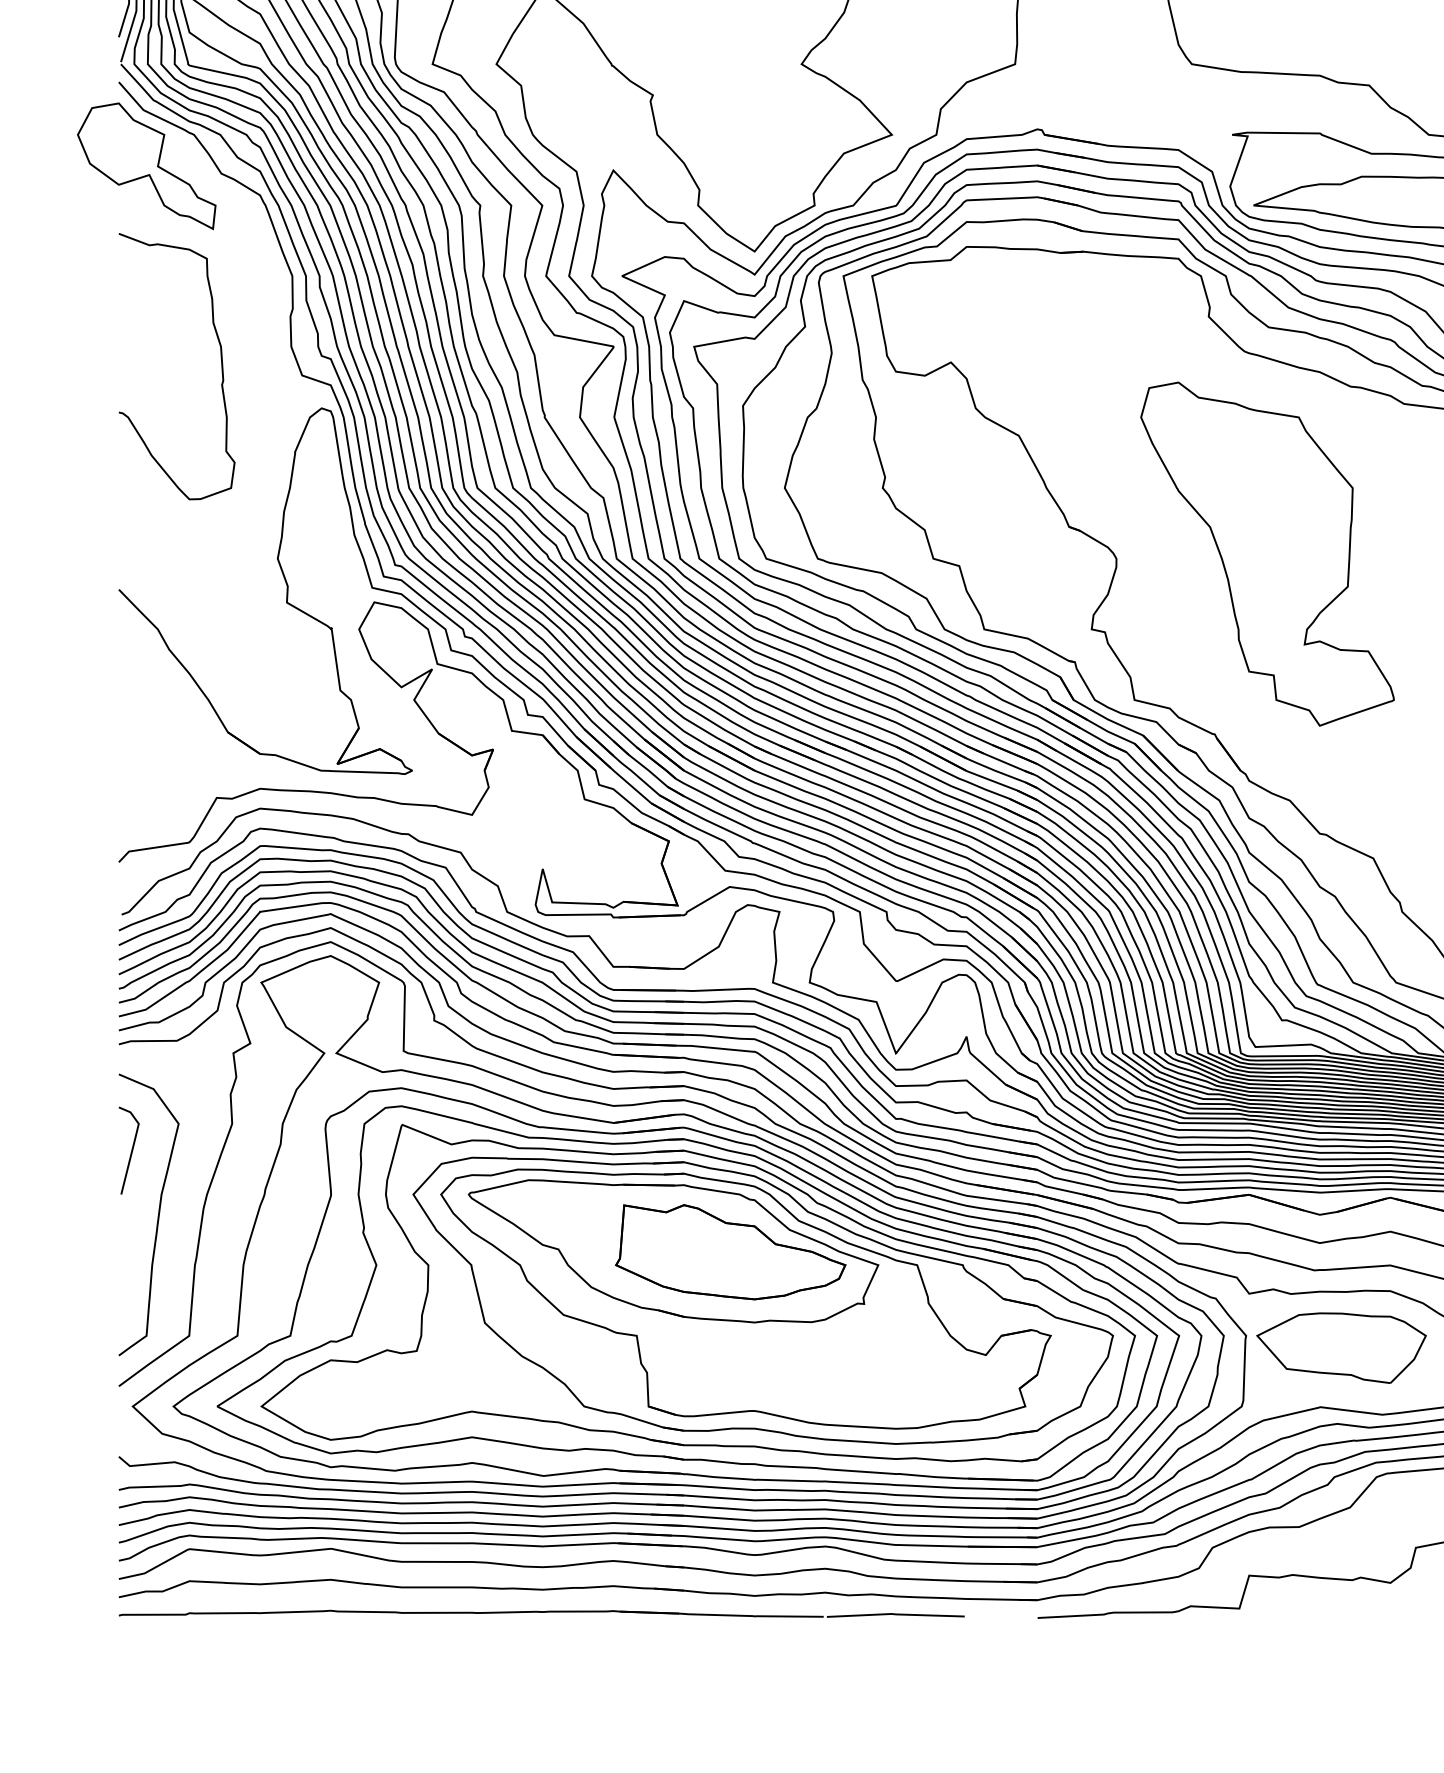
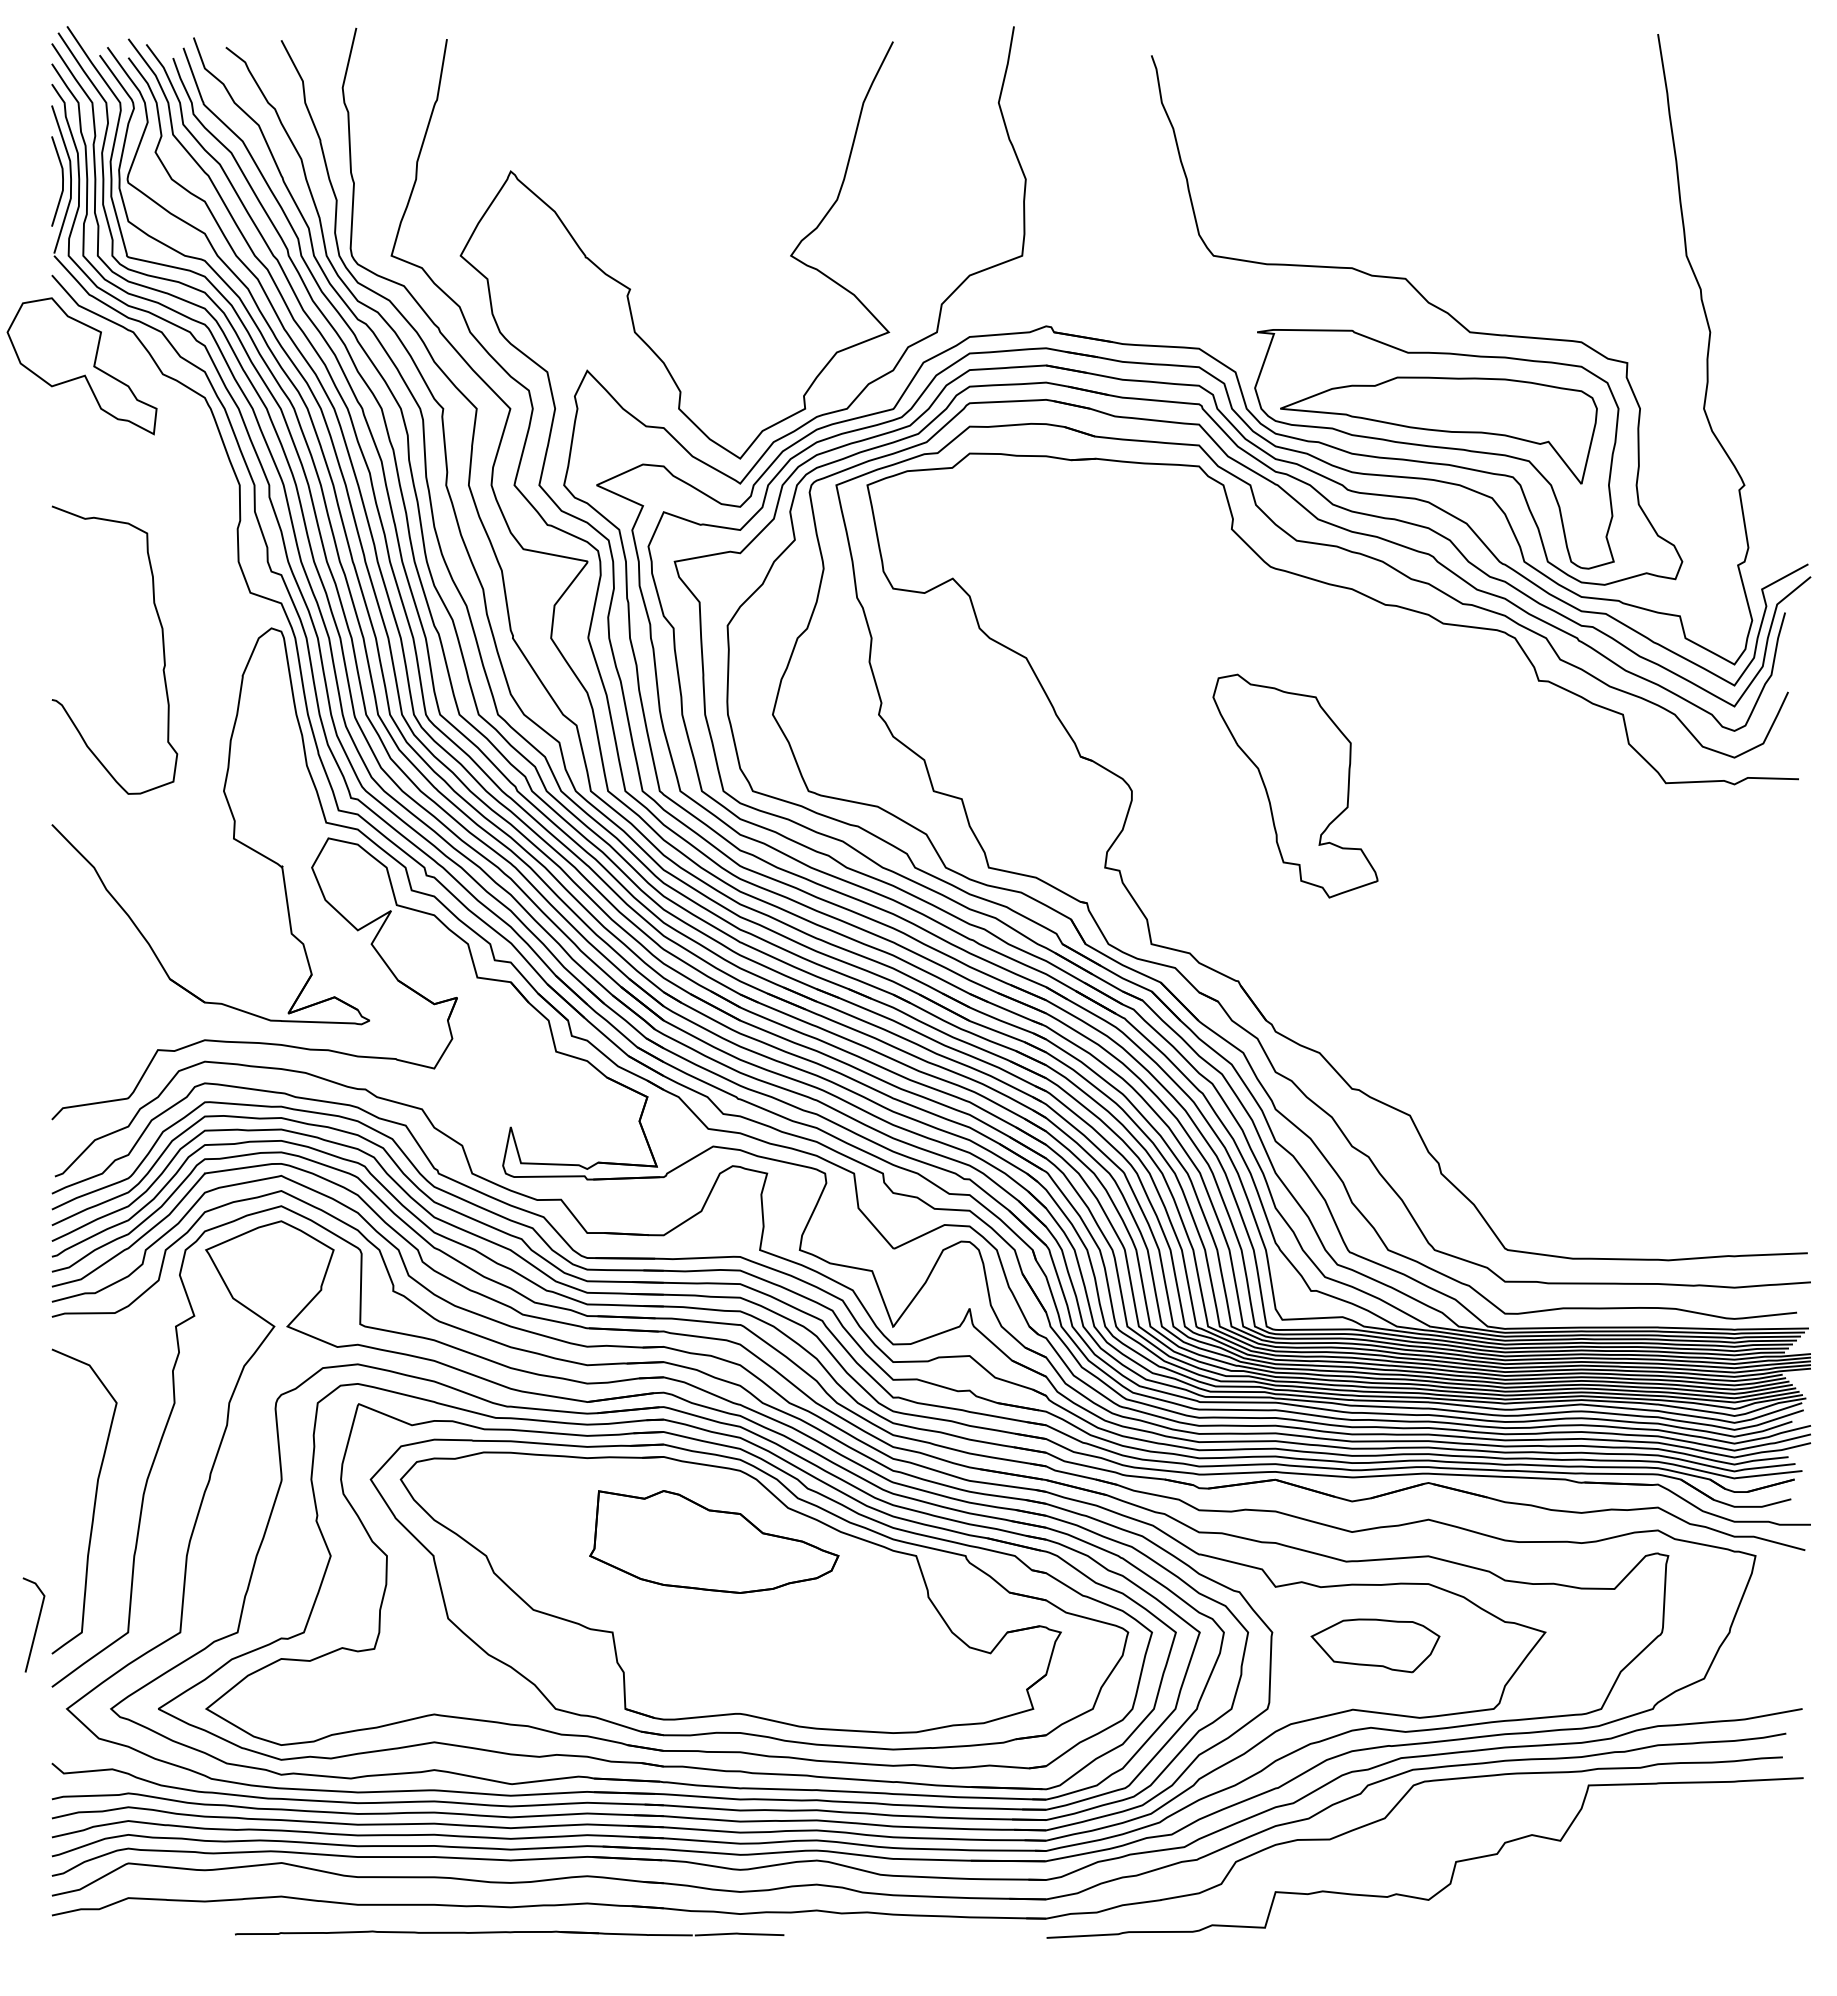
curve: (221, 364) -> (162, 647), moved
part: (1267, 553) -> (1295, 785), size x0.6
curve: (131, 1150) -> (36, 1624), moved
part: (673, 1250) -> (652, 1540), removed
part: (1341, 1347) -> (1375, 1645), size x0.7
part: (541, 1613) -> (509, 1933), size x0.6

